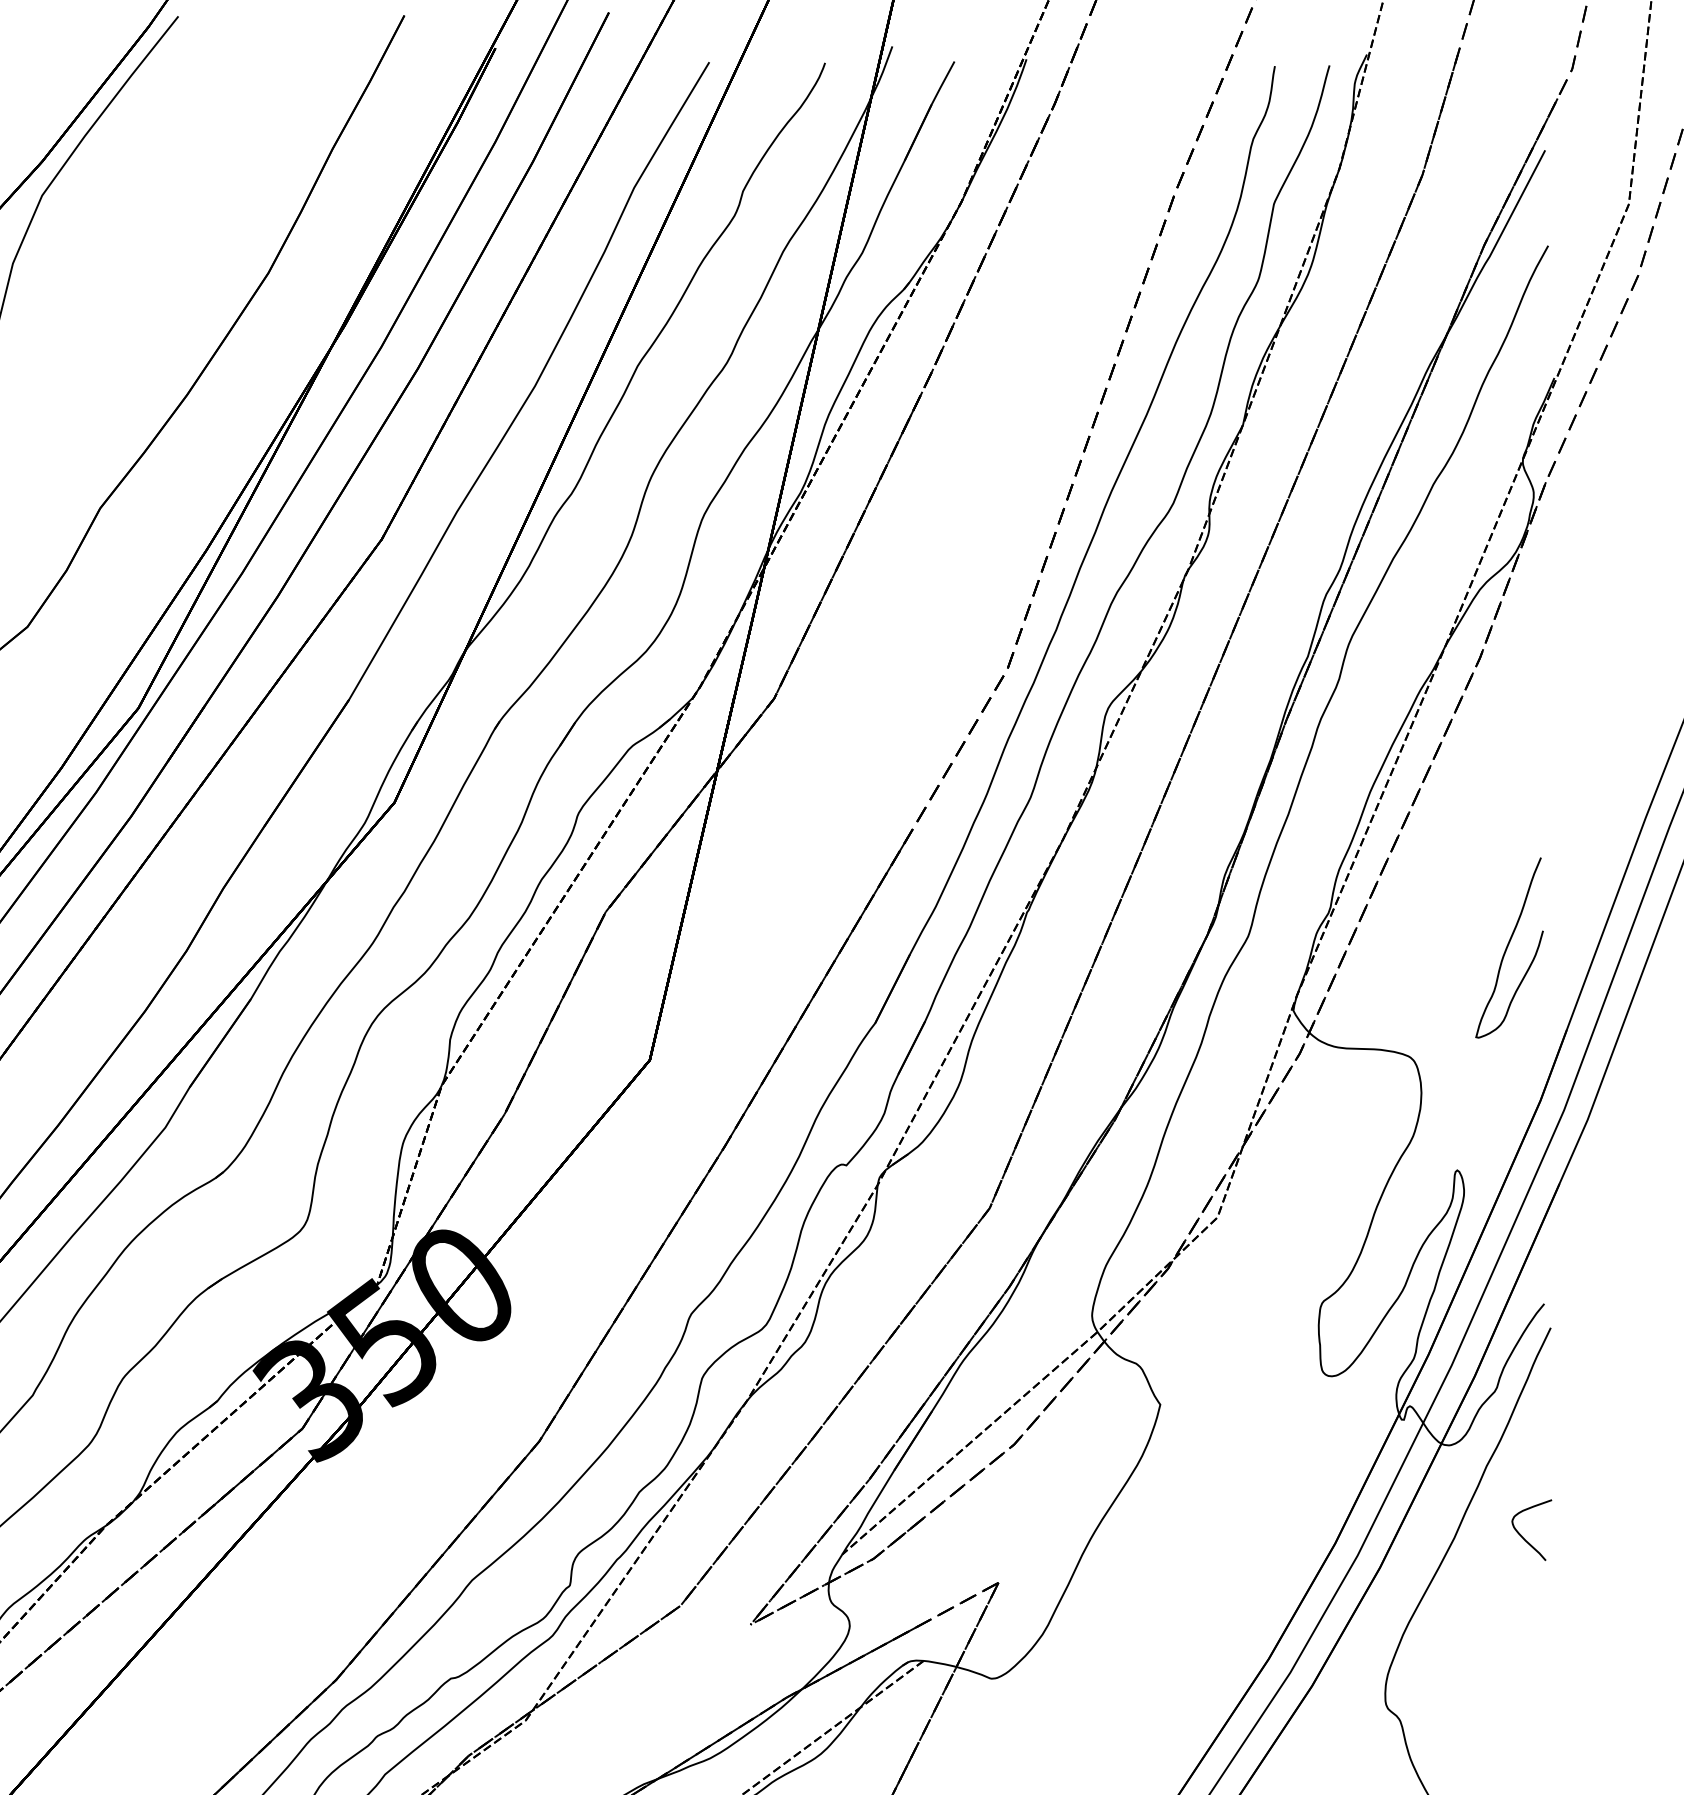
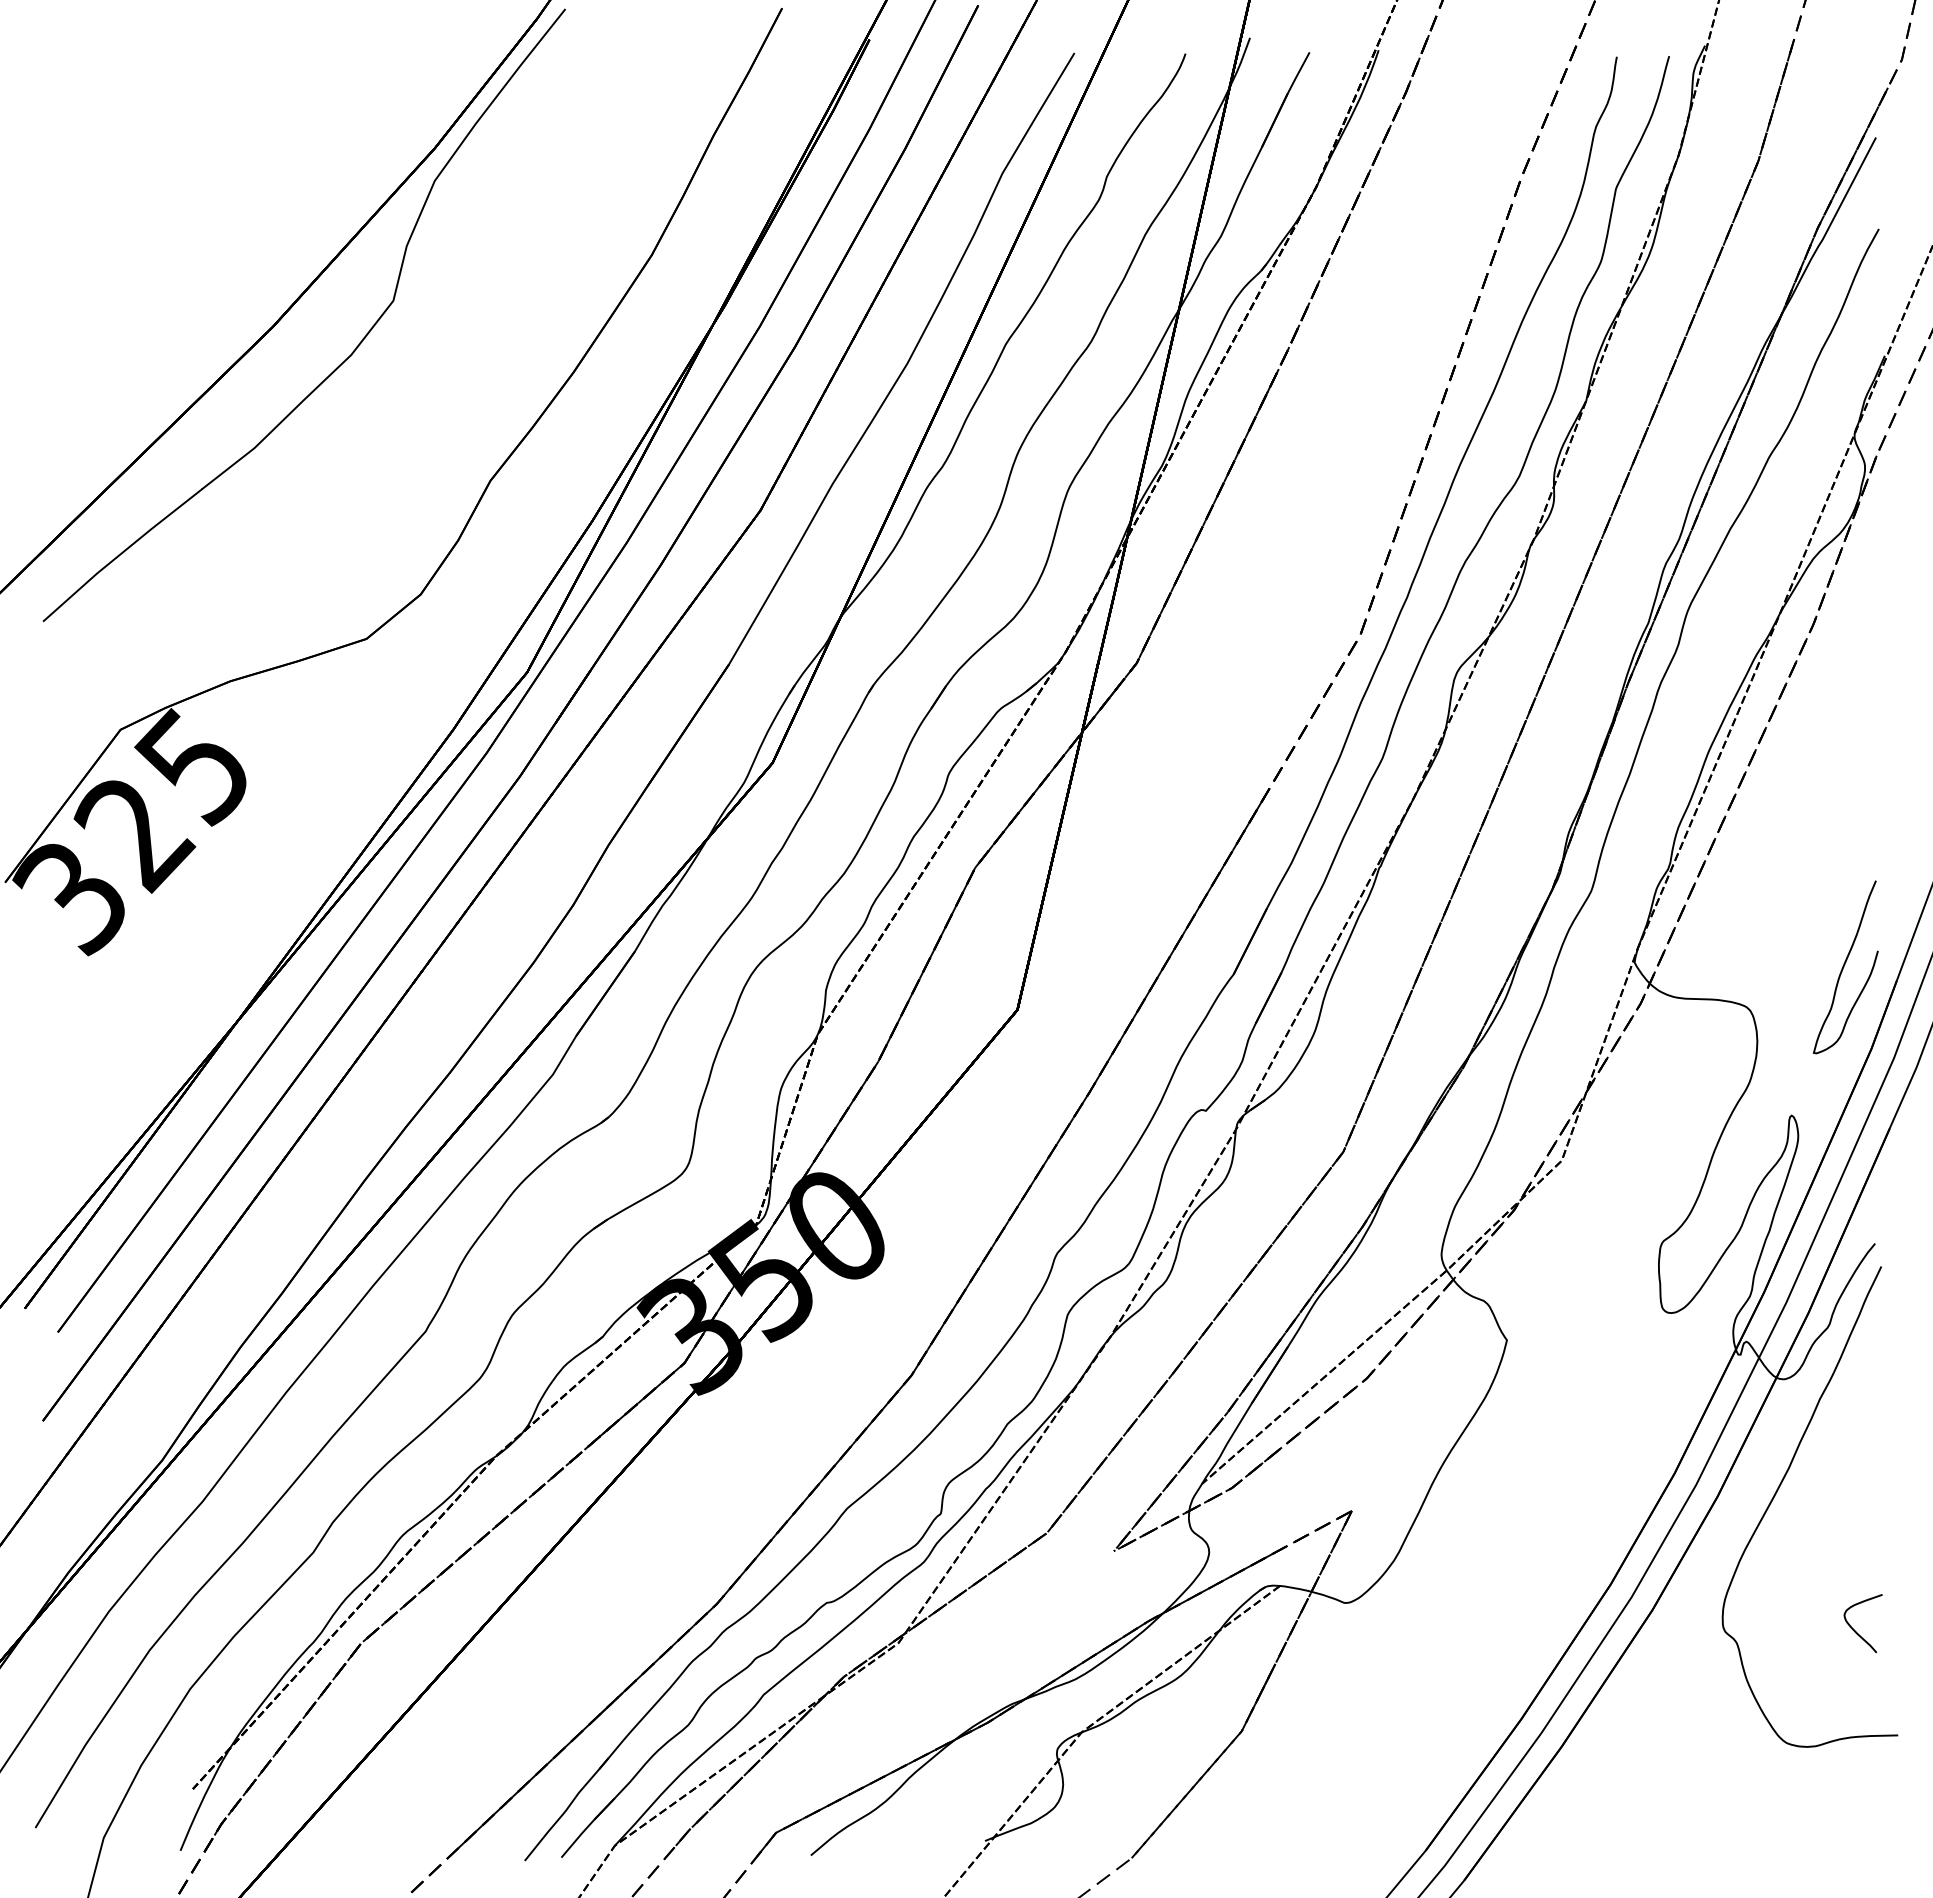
curve: (1508, 948) -> (1844, 967), moved
curve: (1523, 1537) -> (1855, 1630), moved

